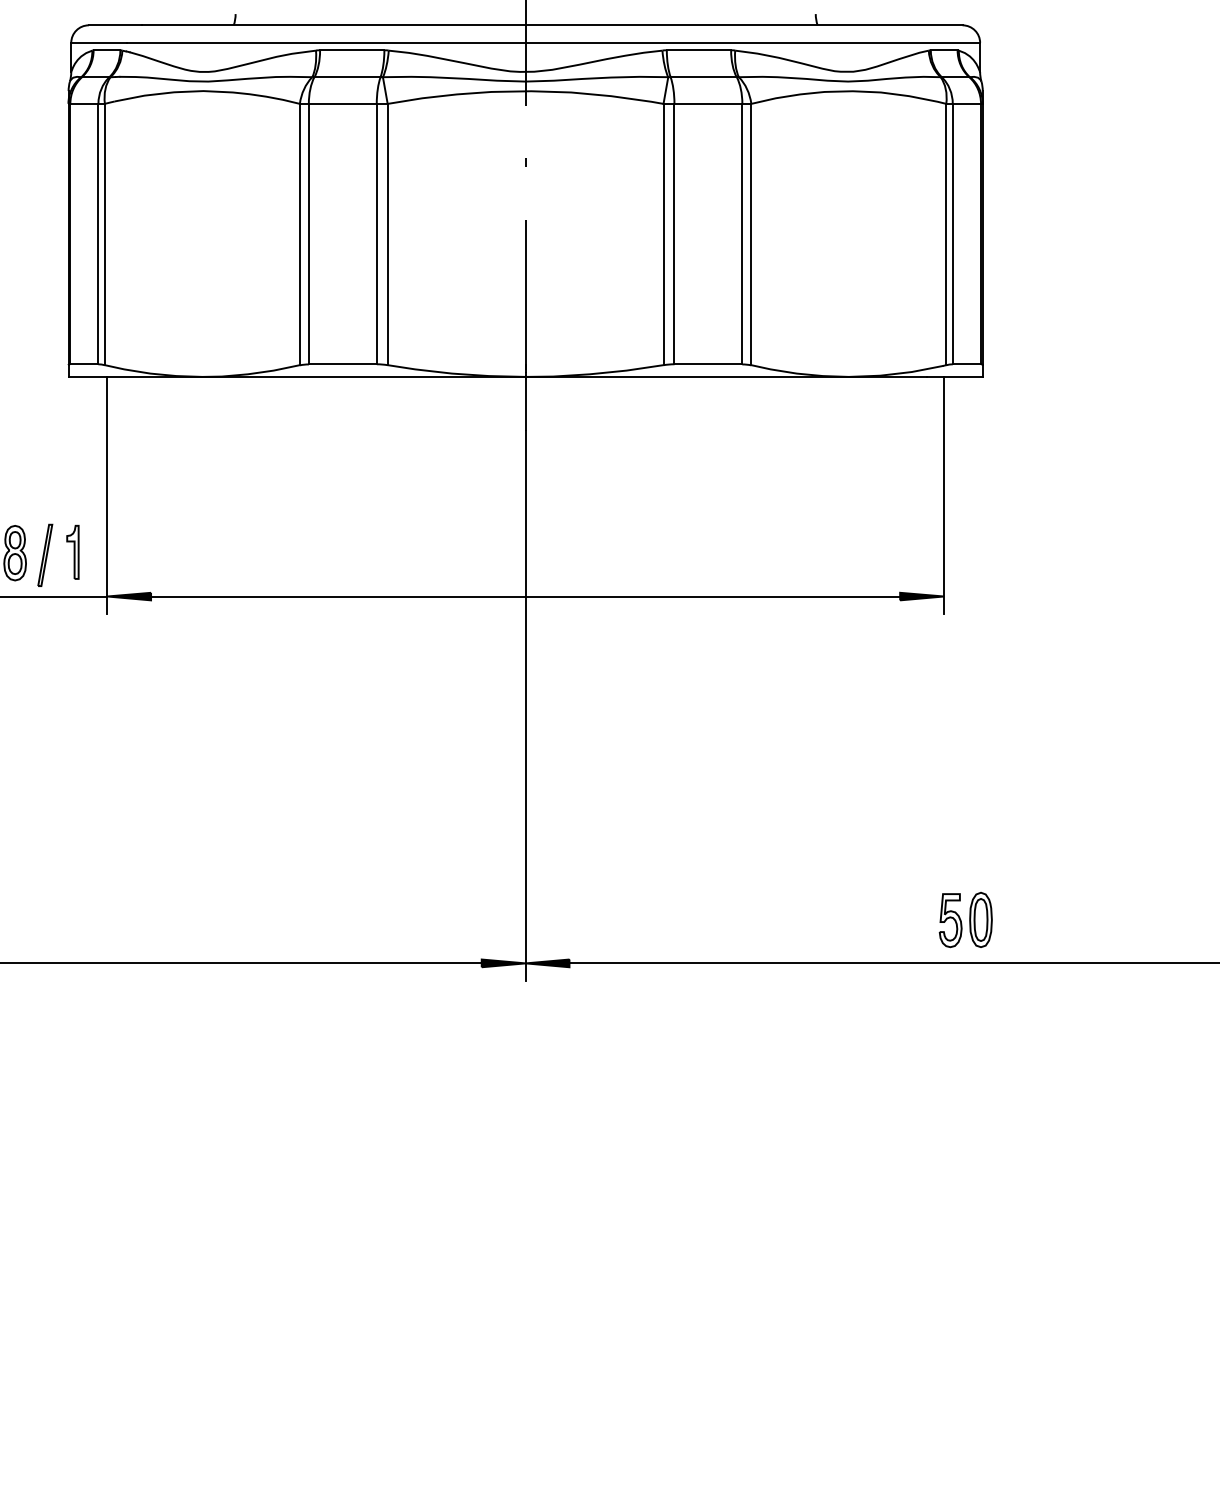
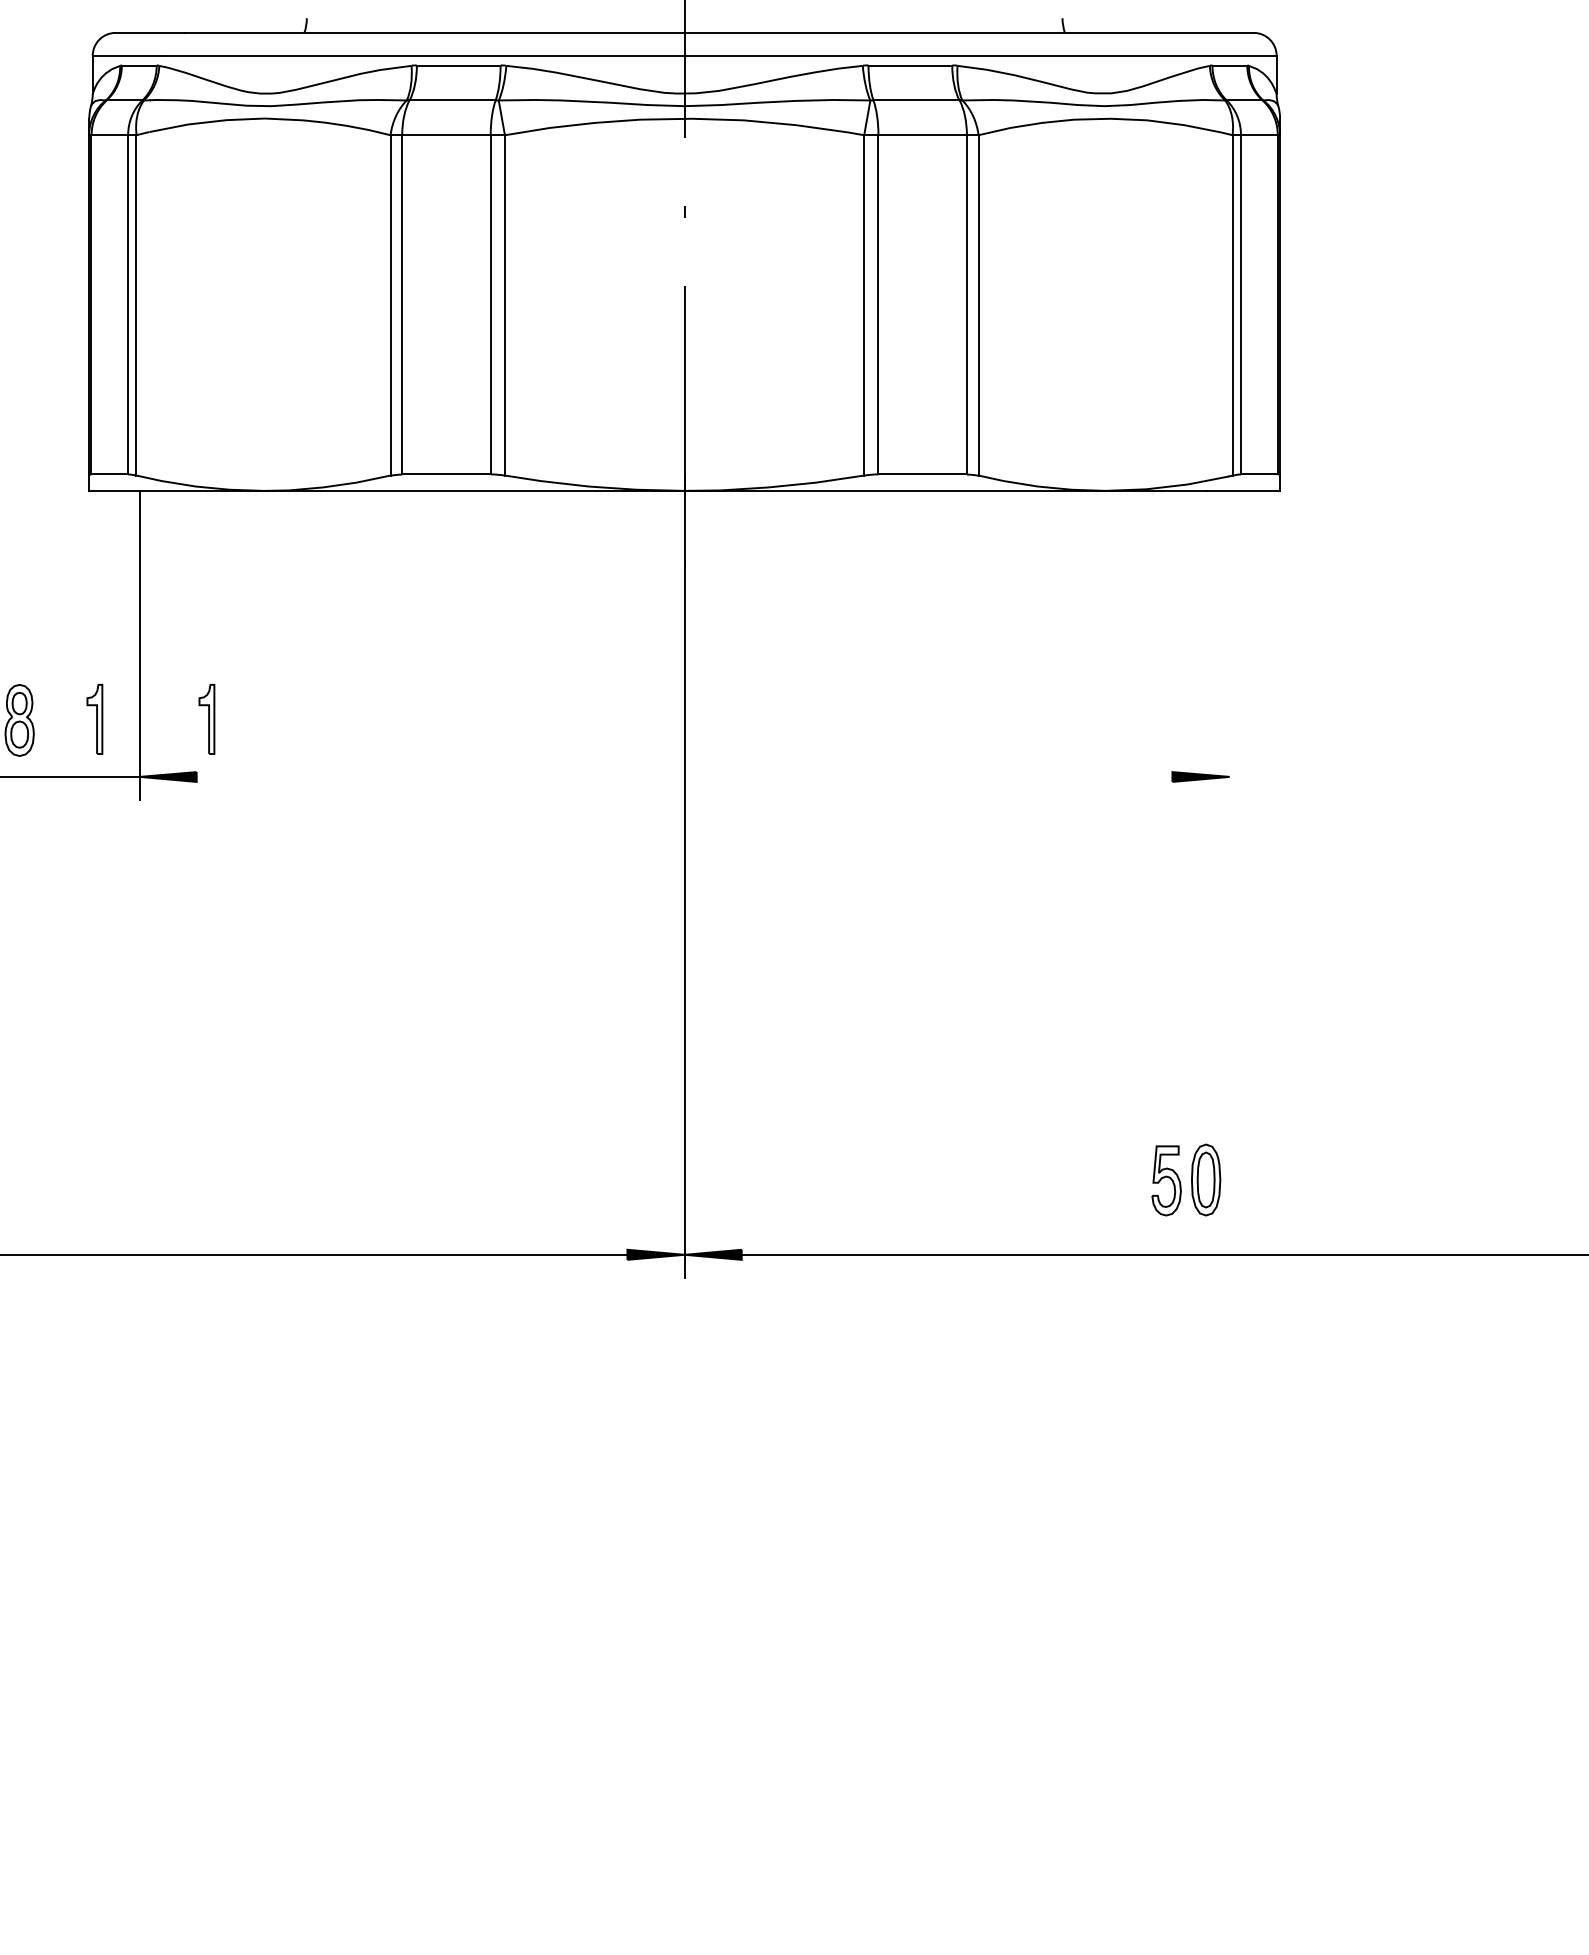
line: (944, 495) -> (1230, 645), removed
part: (158, 551) -> (206, 718), added
part: (45, 554) -> (59, 722), removed
line: (525, 596) -> (684, 776), removed
part: (965, 919) -> (1185, 1179), moved

